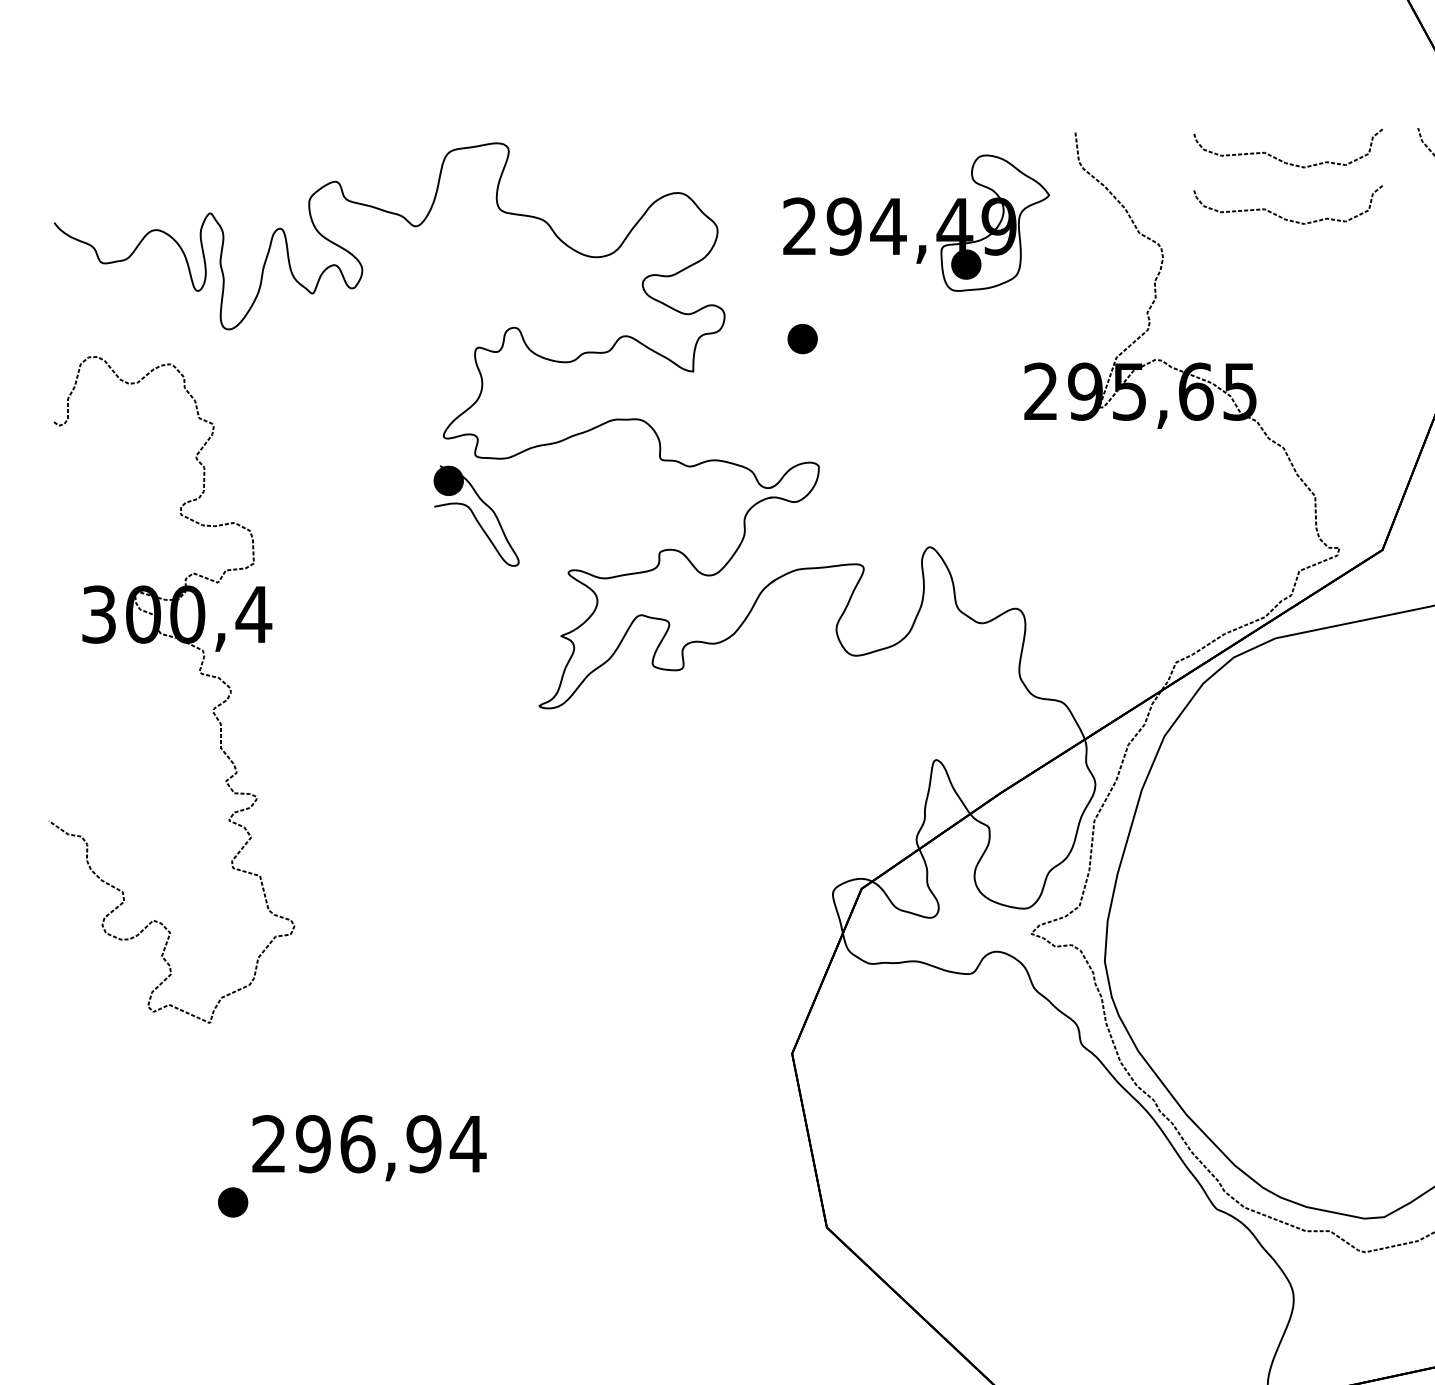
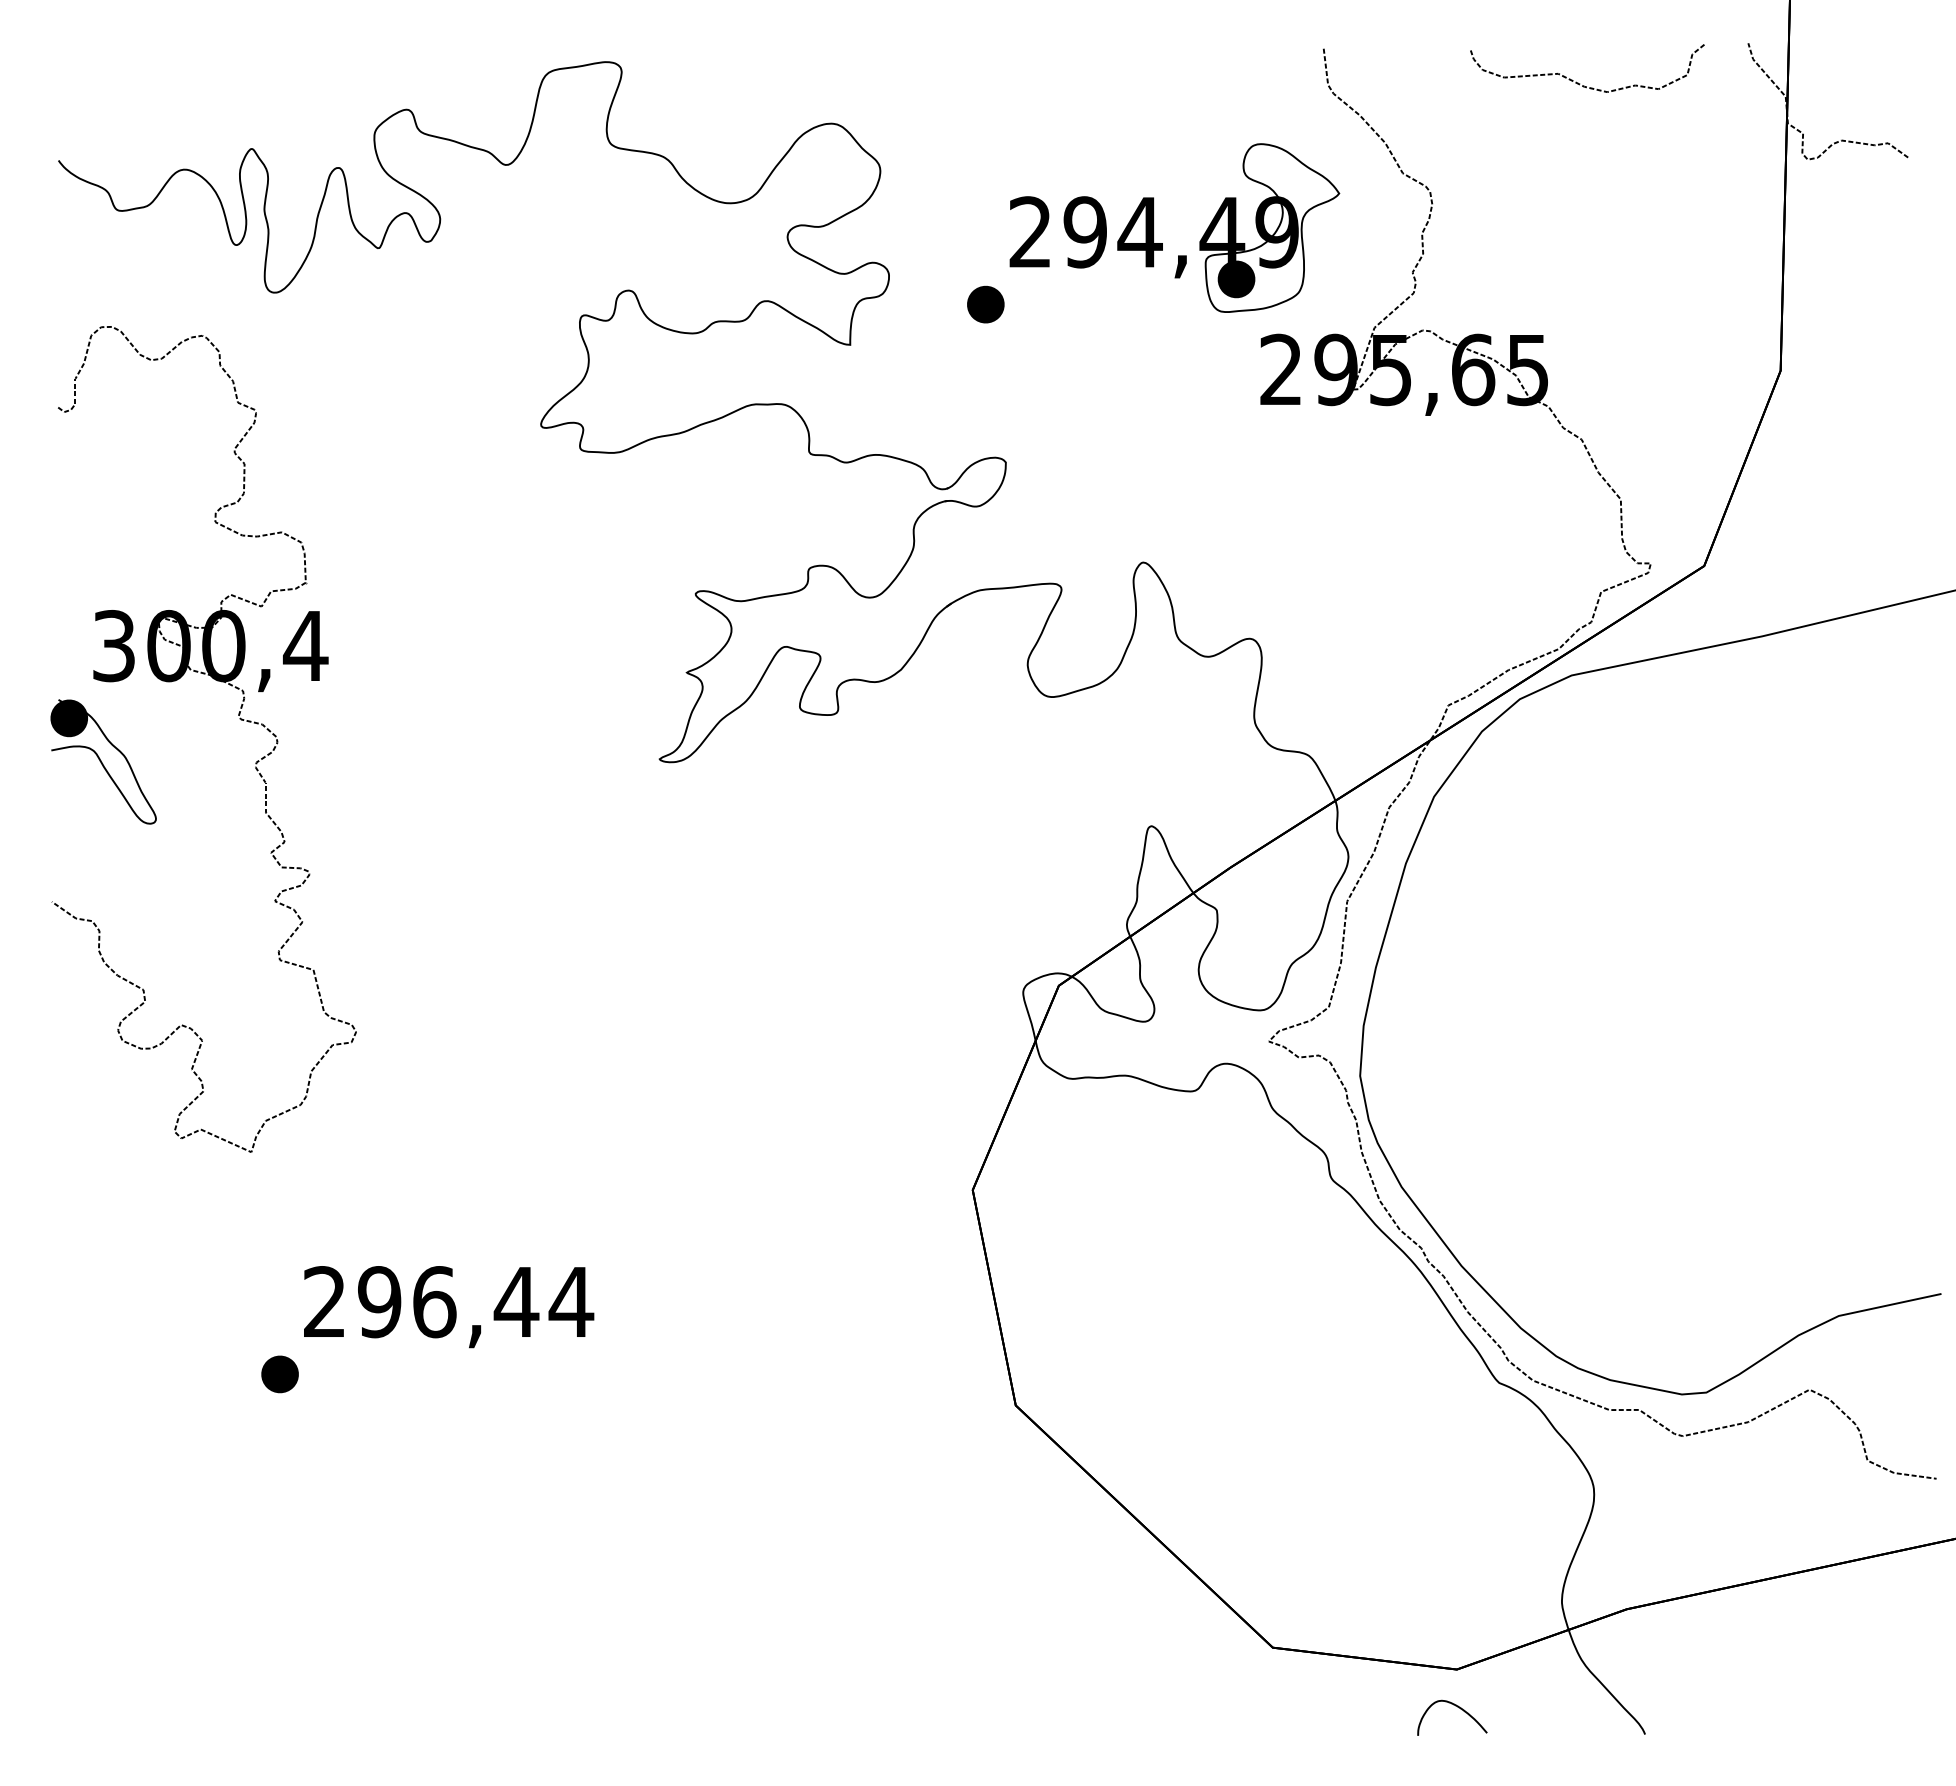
curve: (1282, 217) -> (1580, 153), removed
part: (906, 235) -> (1162, 243), moved
part: (476, 515) -> (103, 761), moved
text: (423, 1144) -> (516, 1302), 296,94 -> 296,44

